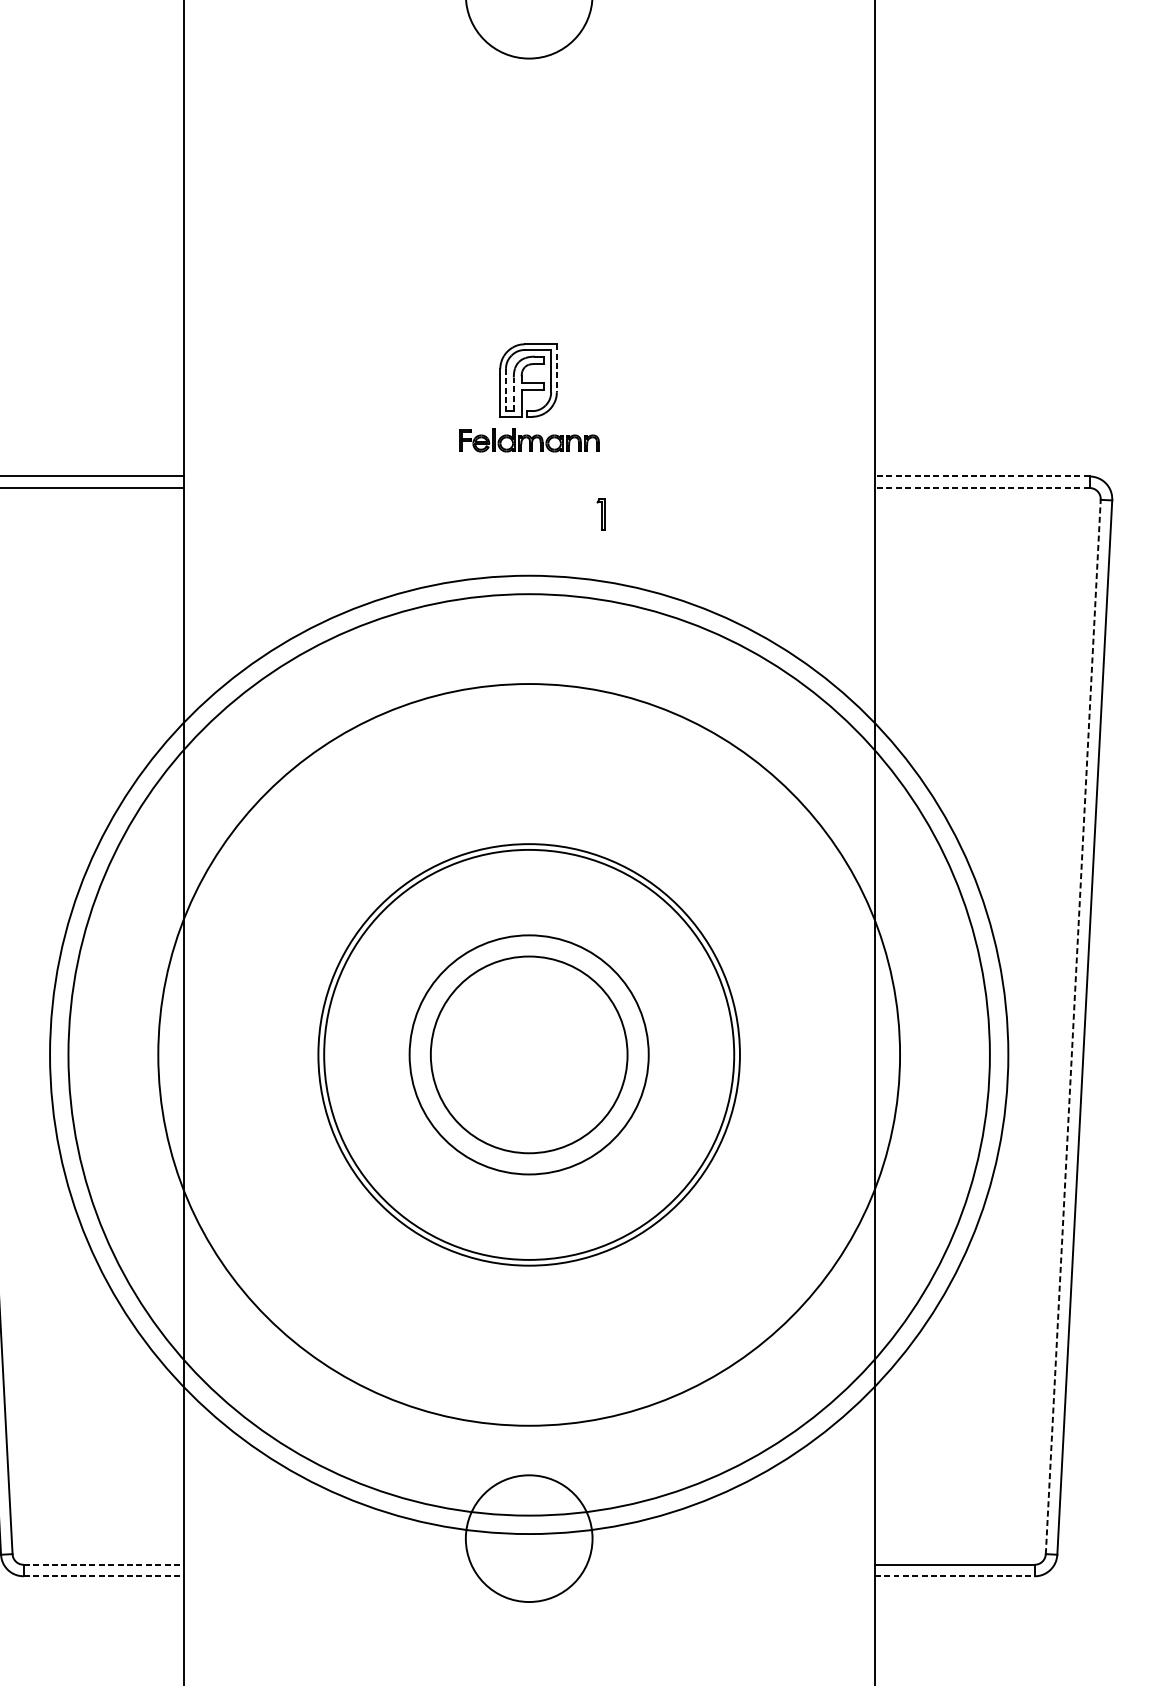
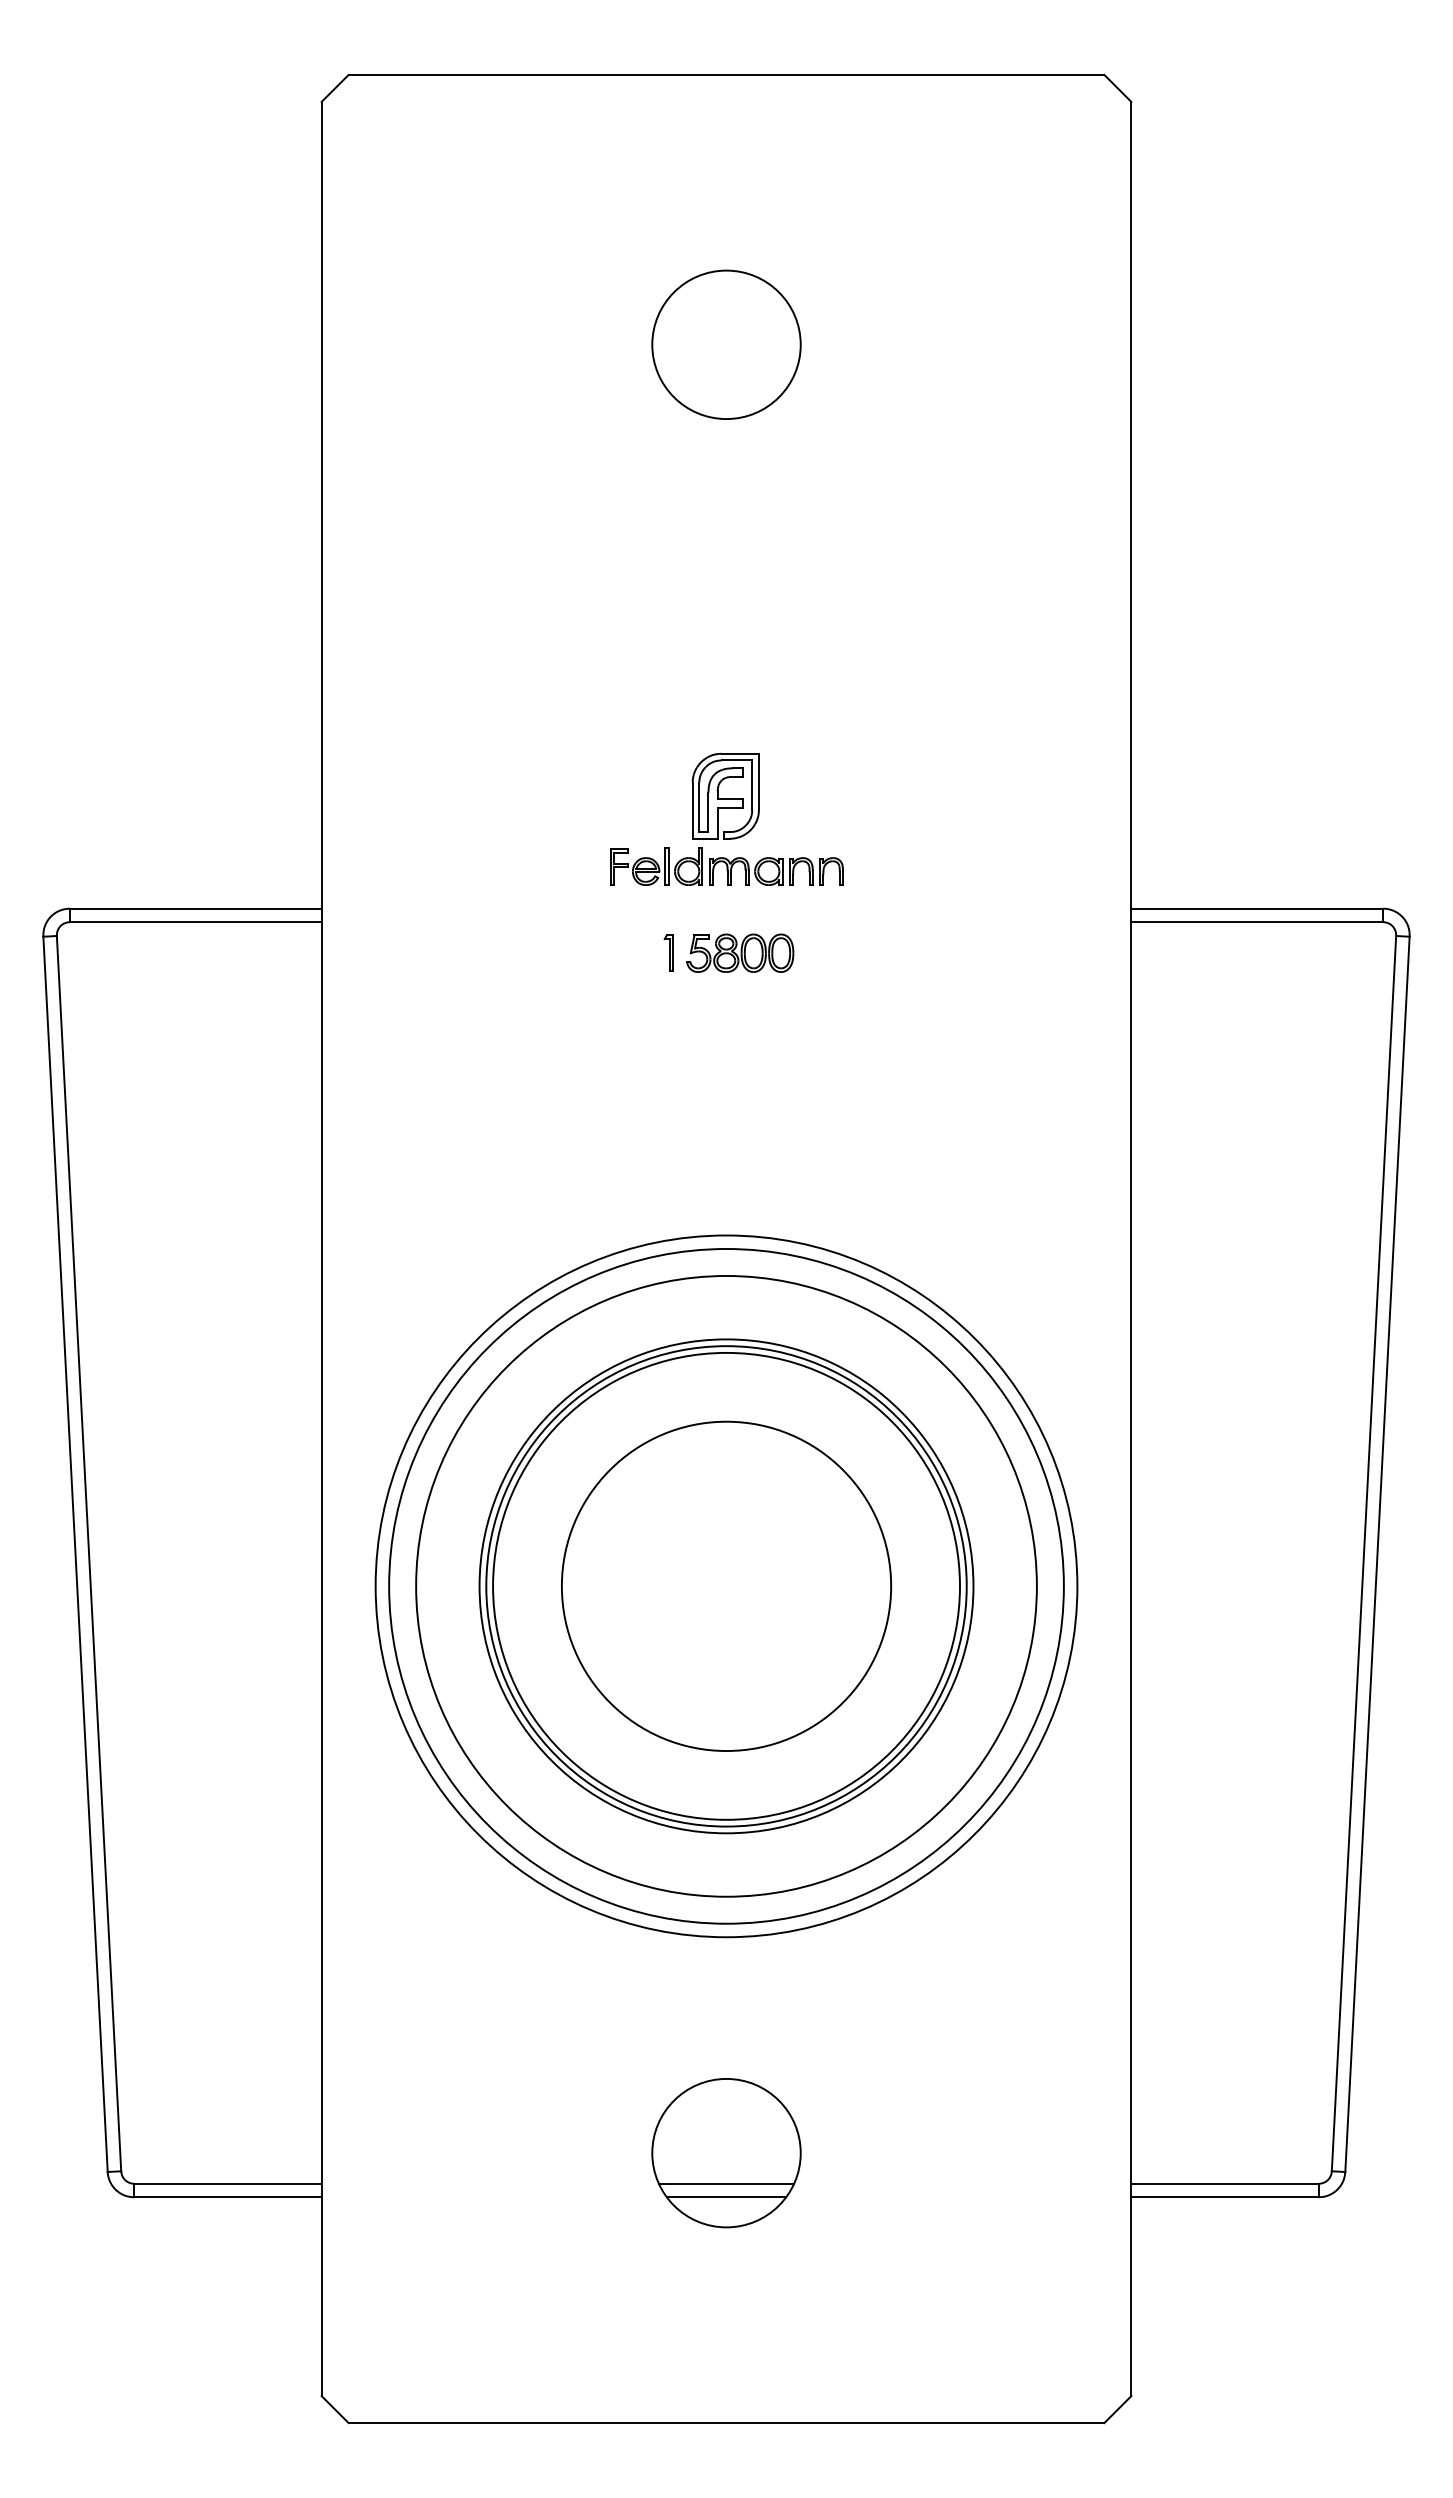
line: (556, 368) -> (758, 782), dashed -> solid
line: (506, 390) -> (699, 807), dashed -> solid
line: (513, 394) -> (708, 812), dashed -> solid
part: (529, 440) -> (726, 866), size x1.43
line: (982, 476) -> (1257, 908), dashed -> solid
line: (982, 488) -> (1257, 922), dashed -> solid
part: (541, 513) -> (740, 952), added
part: (600, 513) -> (668, 952), moved
line: (1073, 1026) -> (1364, 1553), dashed -> solid
circle: (529, 1054) -> (726, 1585), size x0.71
circle: (529, 1054) -> (726, 1585), size x1.67
circle: (529, 1055) -> (726, 1586), size x0.62
circle: (529, 1055) -> (726, 1586), size x0.62
circle: (529, 1055) -> (726, 1586), size x1.43
line: (104, 1564) -> (228, 2183), dashed -> solid
line: (529, 1564) -> (726, 2183), added
line: (104, 1576) -> (228, 2197), dashed -> solid
line: (529, 1576) -> (726, 2197), added
line: (955, 1576) -> (1225, 2197), dashed -> solid

